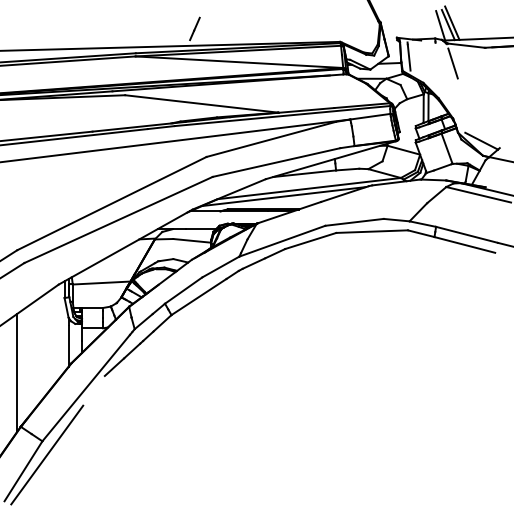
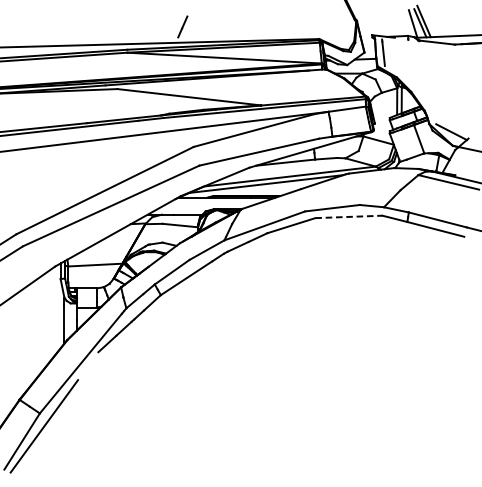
line: (452, 63) -> (424, 59), removed
line: (372, 231) -> (349, 216), solid -> dashed
line: (17, 373) -> (16, 349), removed

